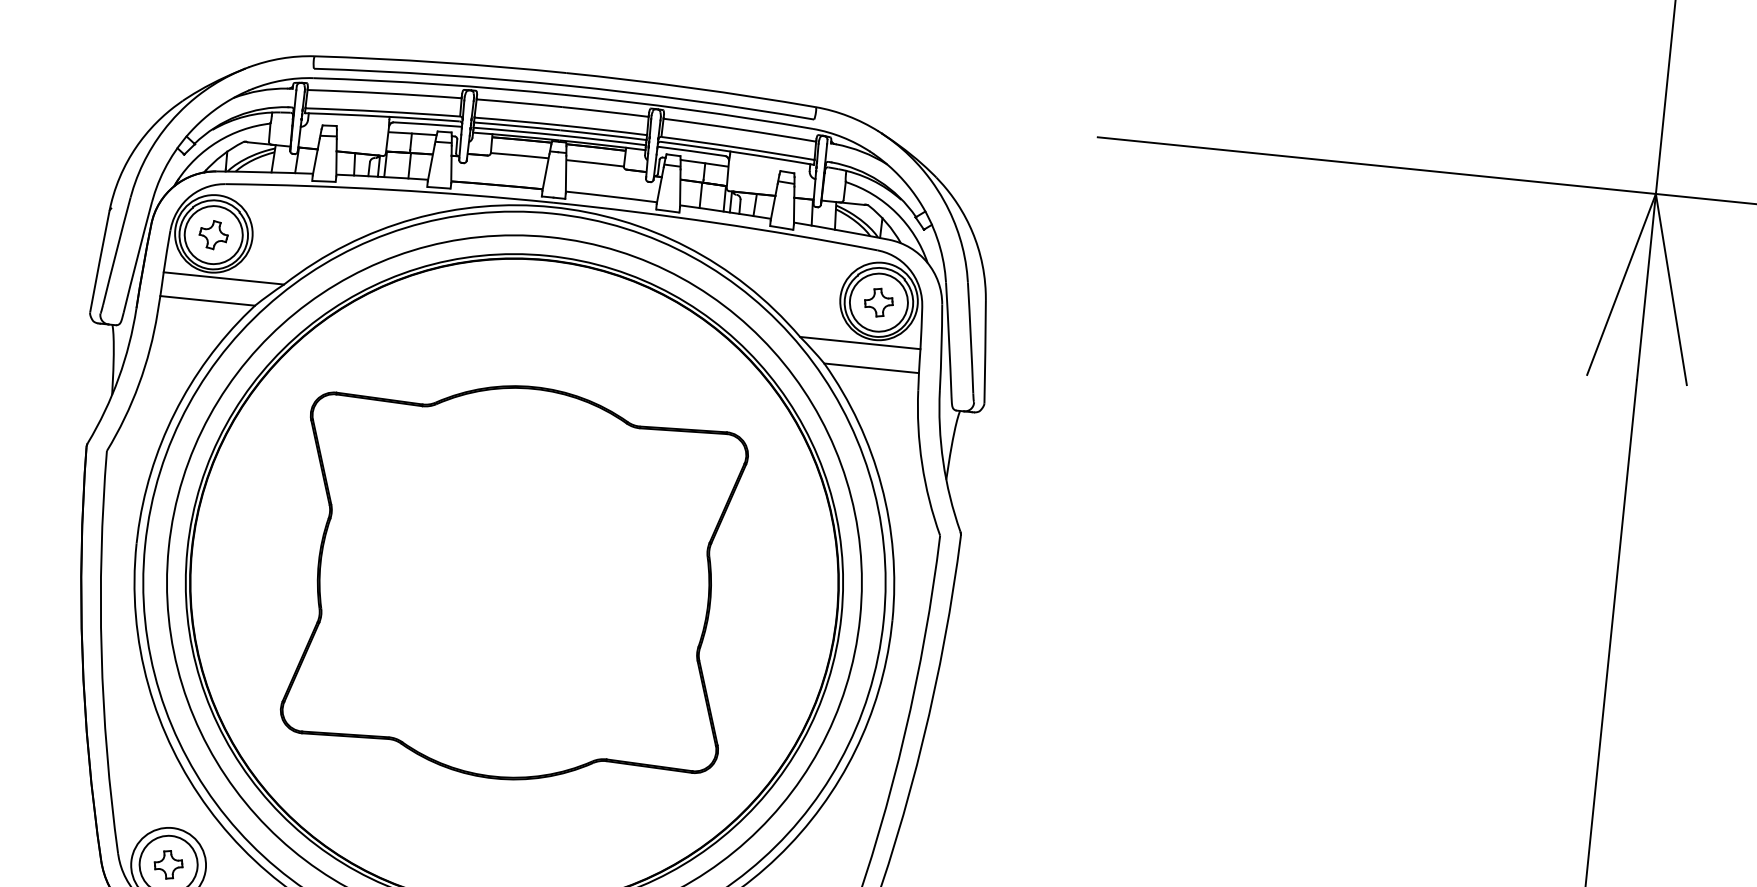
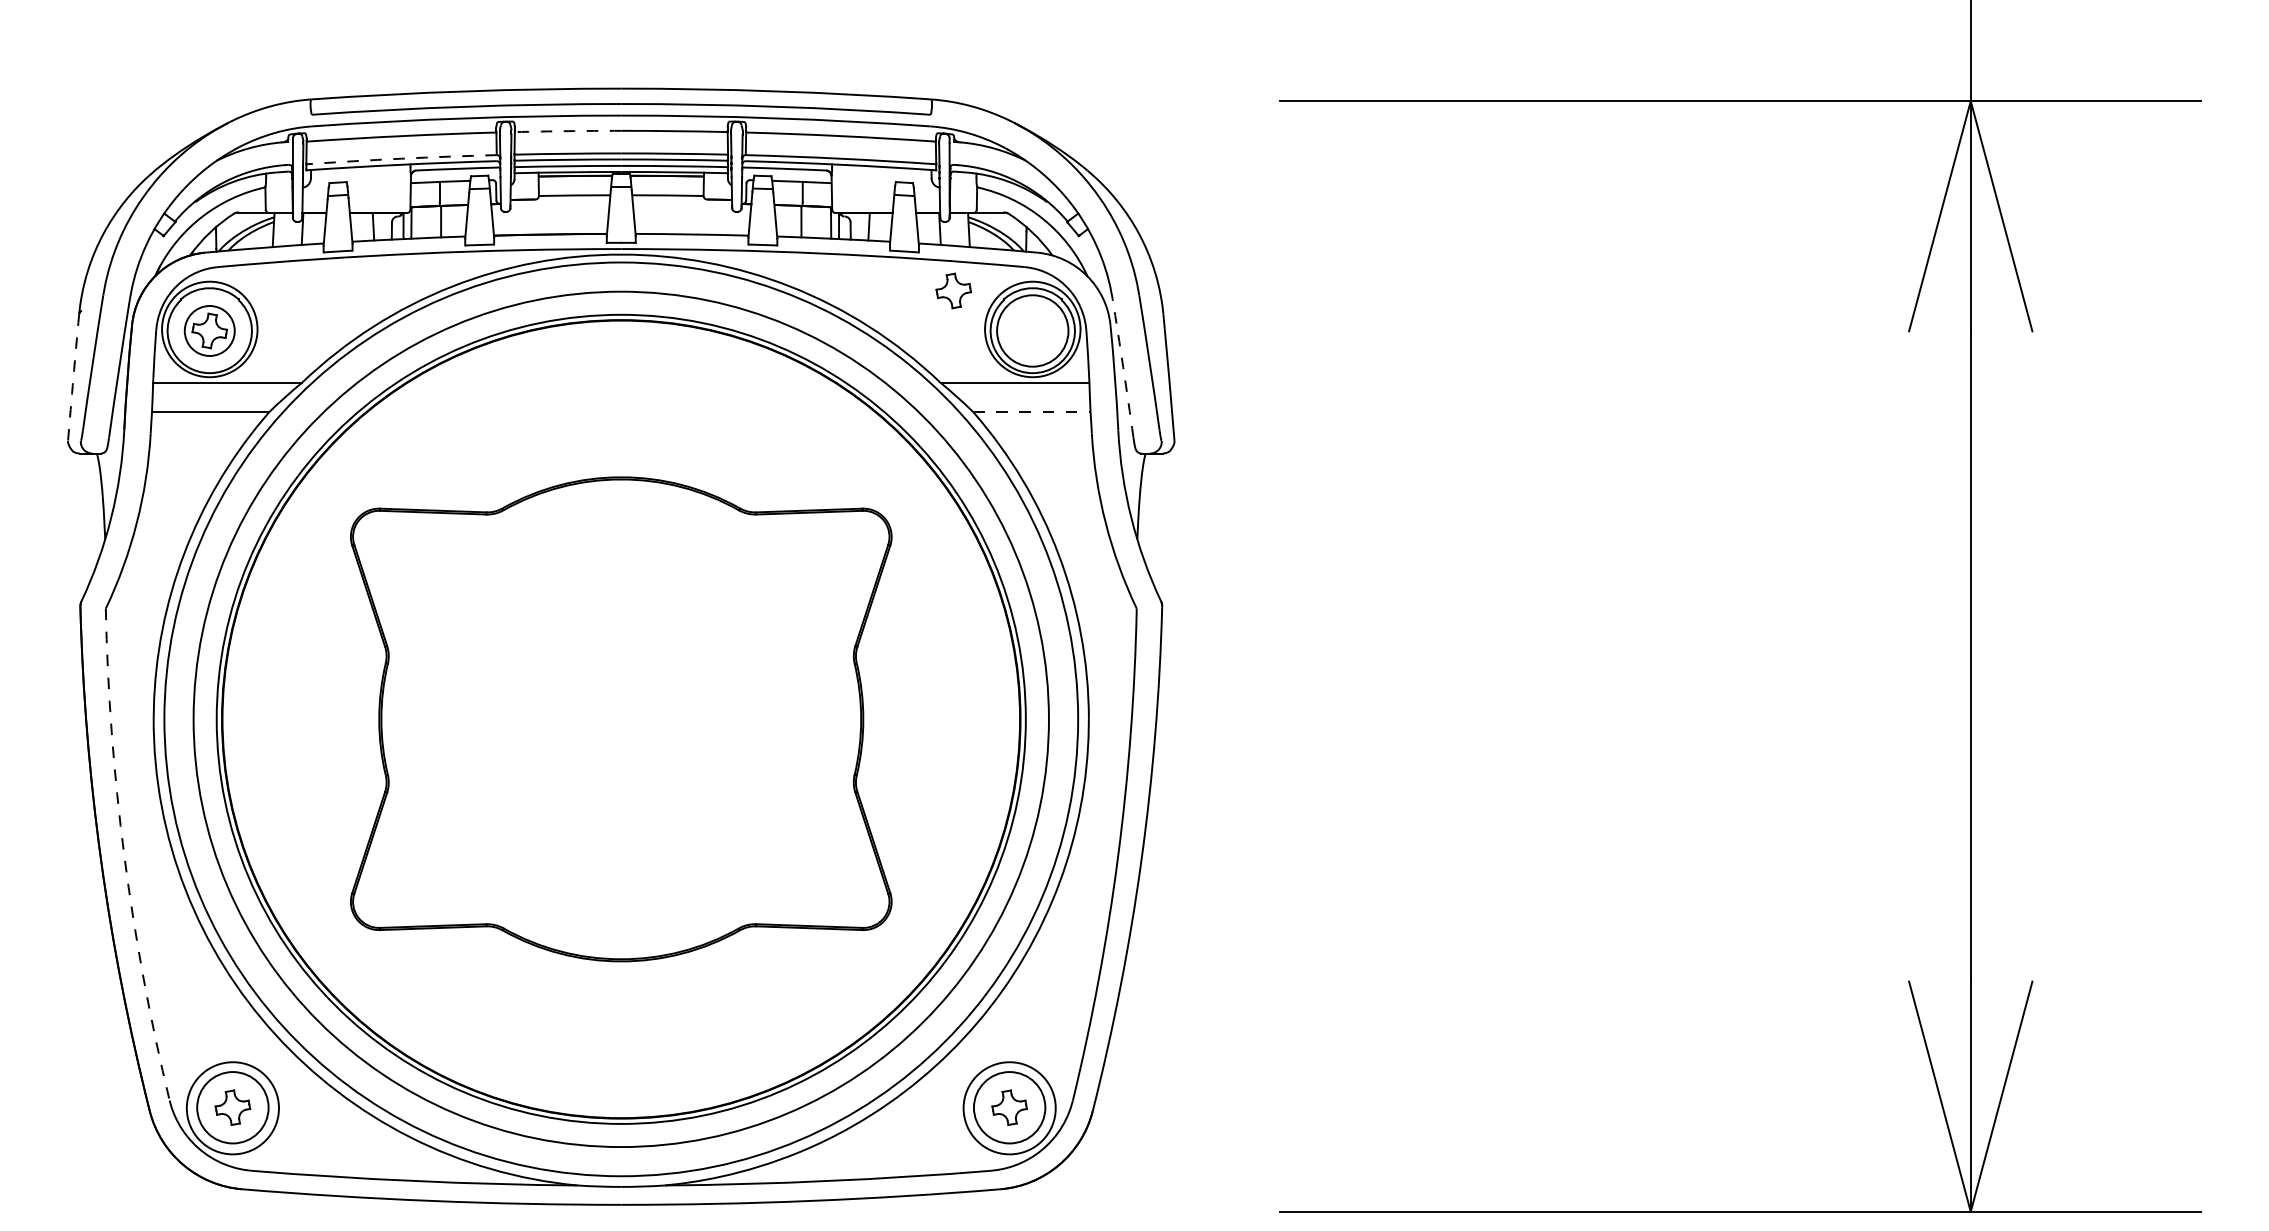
arc: (520, 103) -> (568, 131), solid -> dashed
arc: (382, 111) -> (401, 158), solid -> dashed
circle: (213, 234) -> (209, 330), size x0.7
arc: (99, 261) -> (73, 377), solid -> dashed
part: (878, 302) -> (953, 290), moved
arc: (949, 339) -> (1123, 367), solid -> dashed
line: (872, 368) -> (1032, 412), solid -> dashed
arc: (101, 652) -> (124, 856), solid -> dashed

